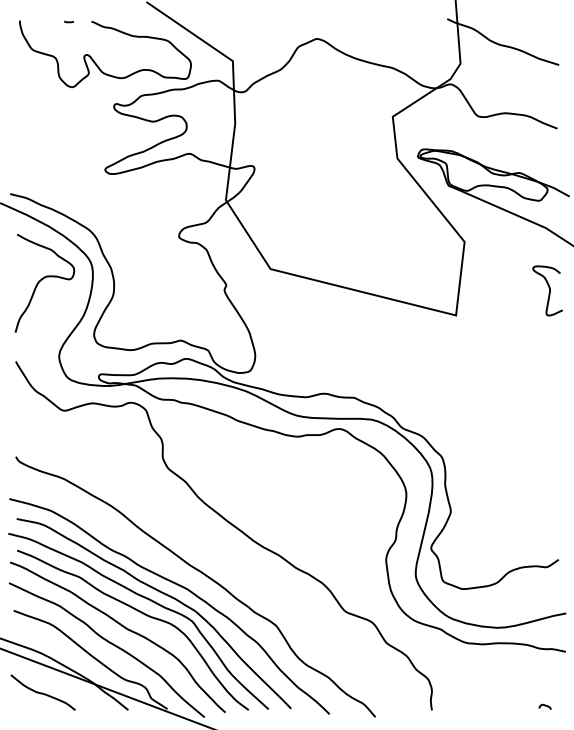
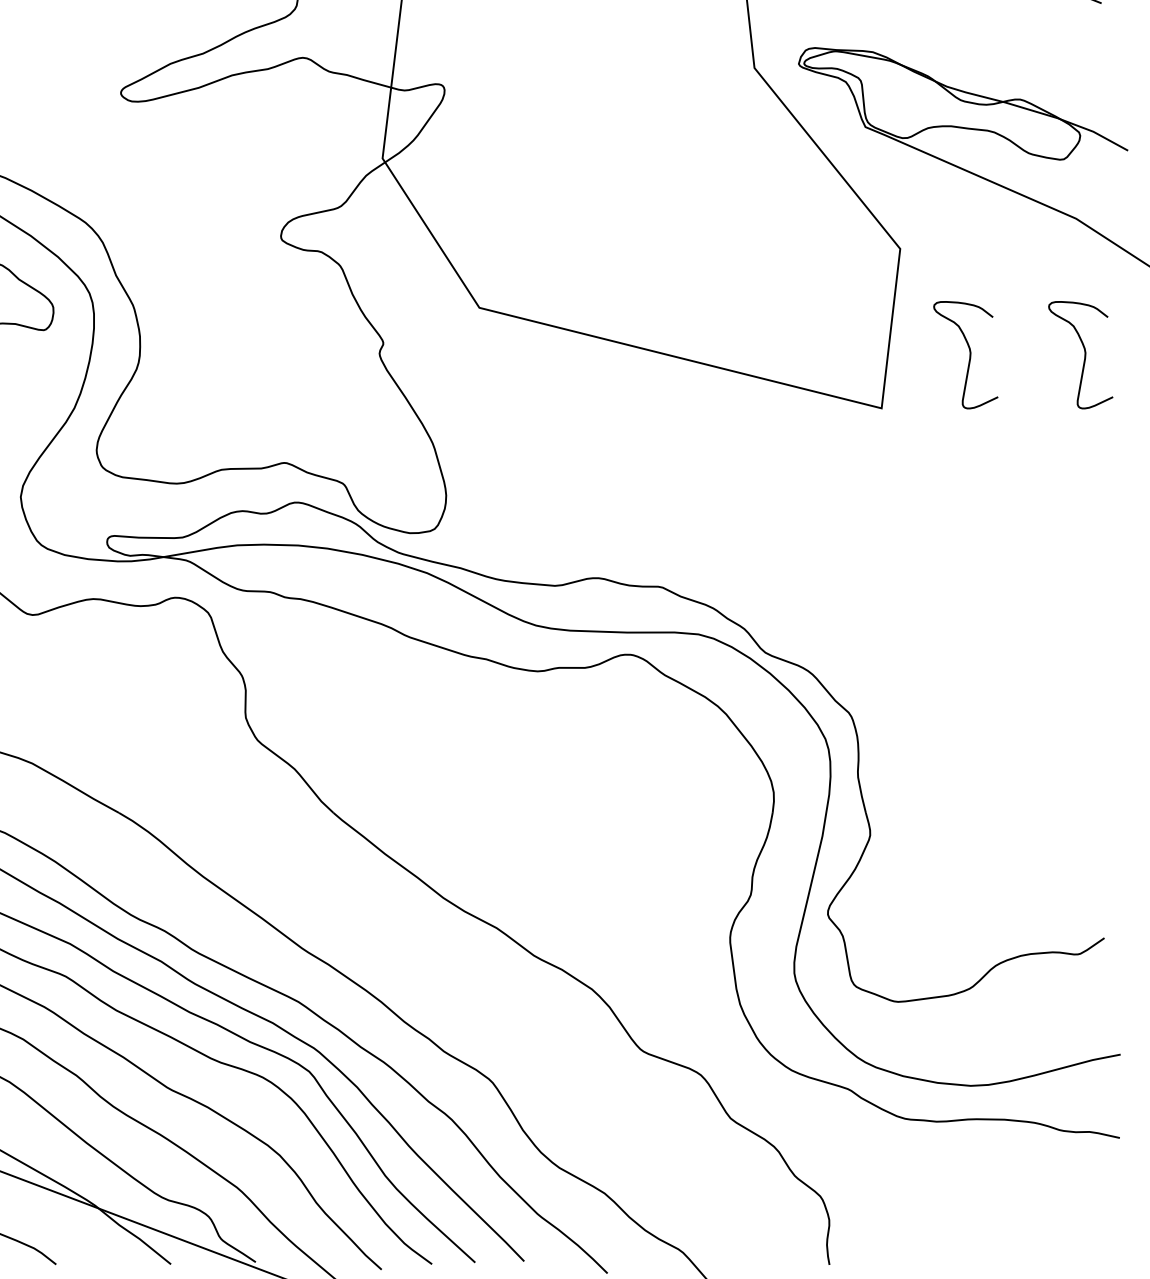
curve: (496, 290) -> (969, 354), added
curve: (544, 706) -> (1073, 1256), removed

